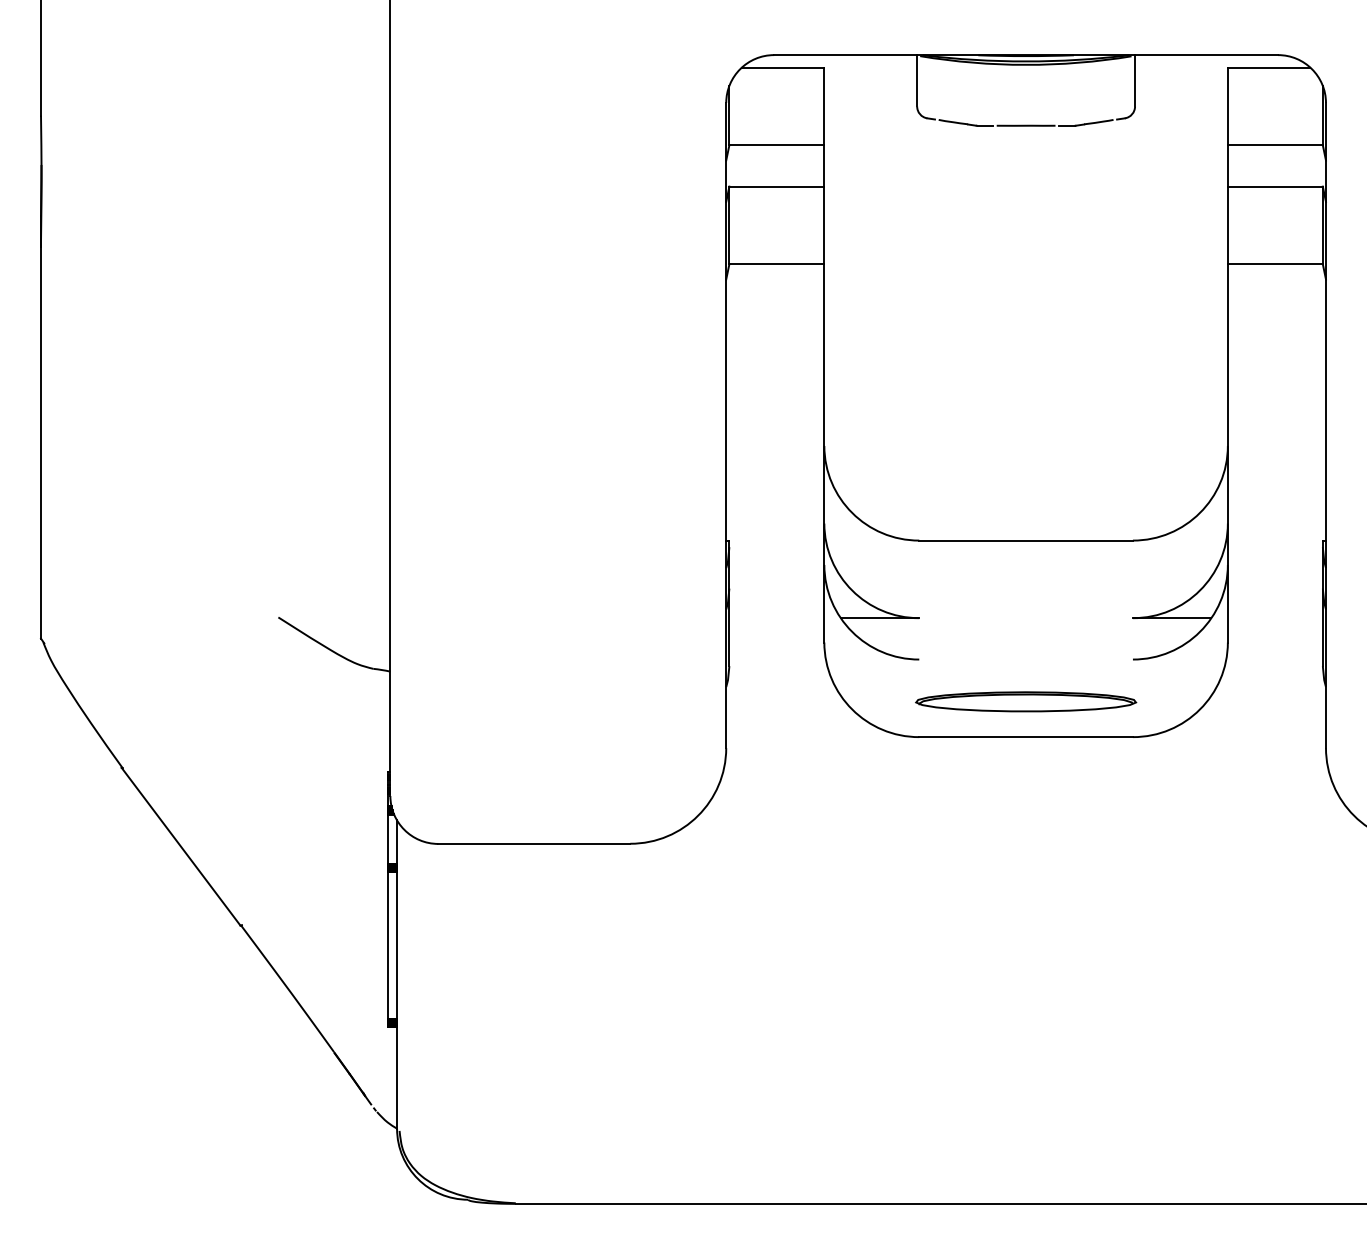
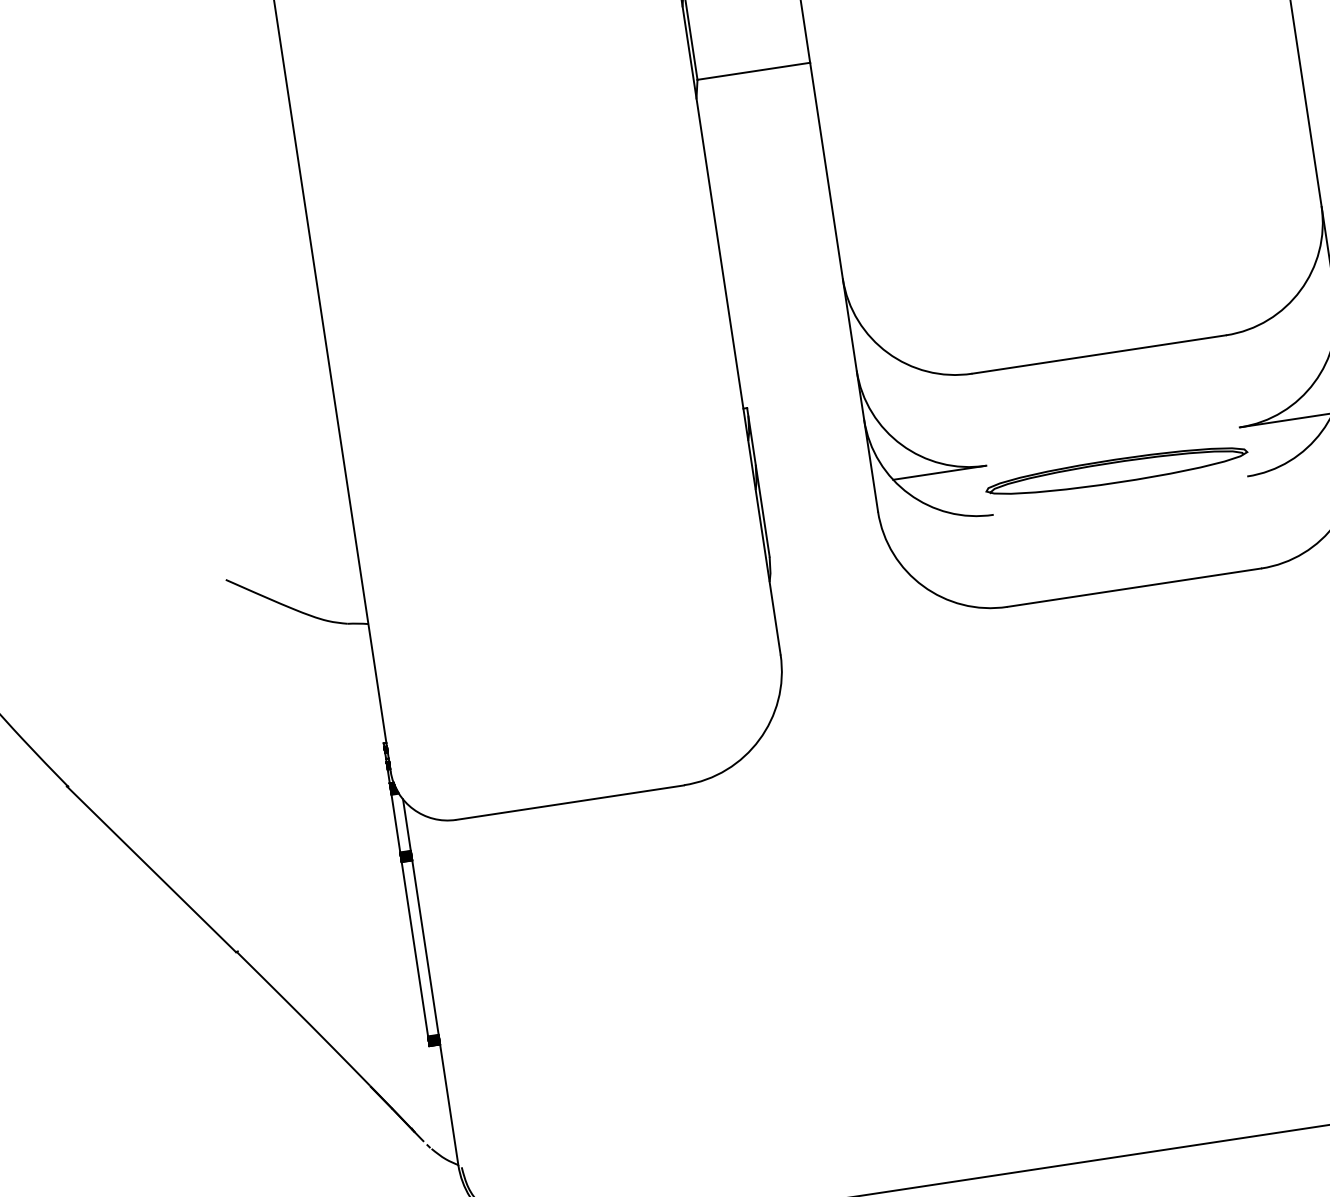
part: (1026, 701) -> (1117, 470), moved

